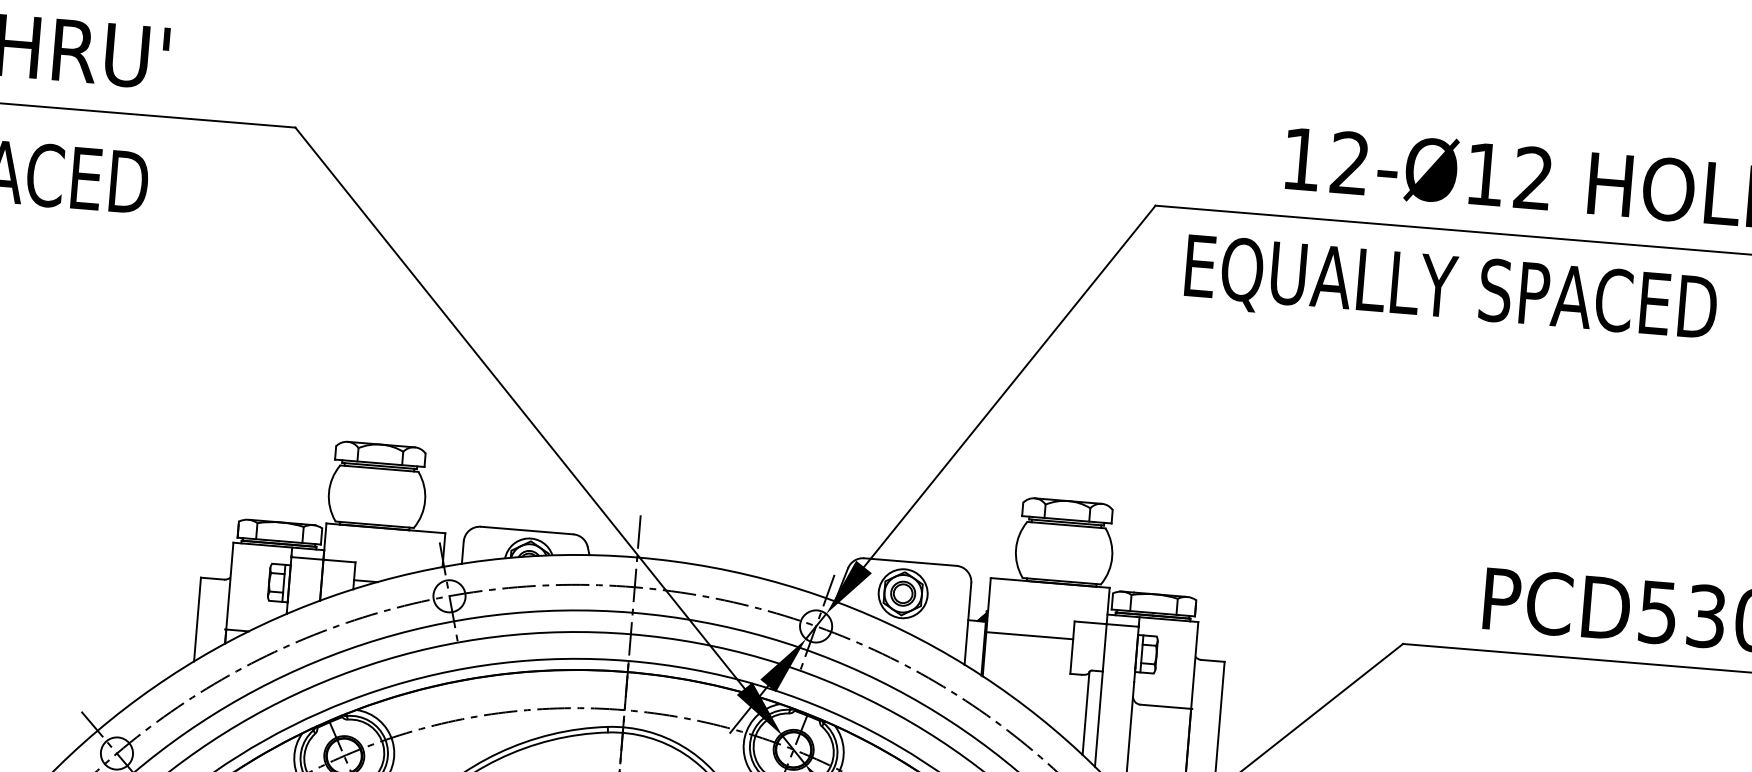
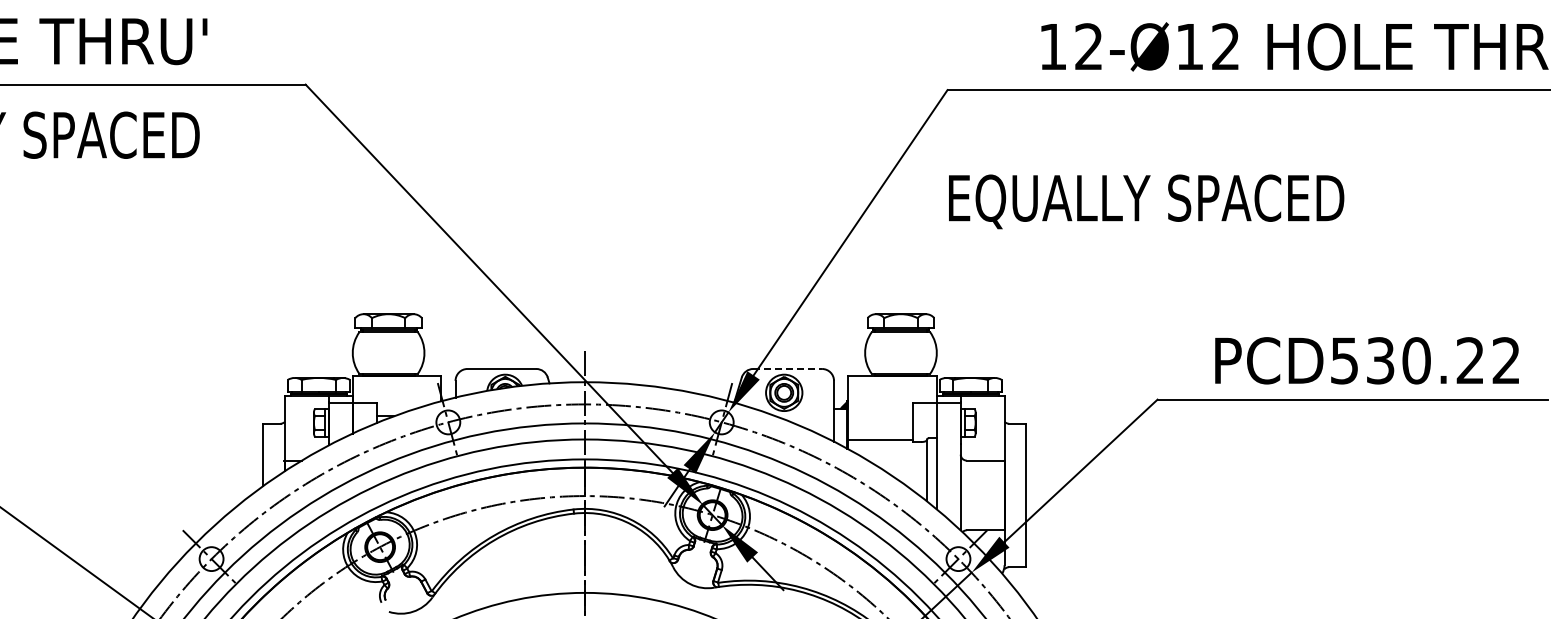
text: (1450, 291) -> (1146, 201), moved
line: (911, 561) -> (788, 368), solid -> dashed
line: (1029, 636) -> (880, 440), moved

